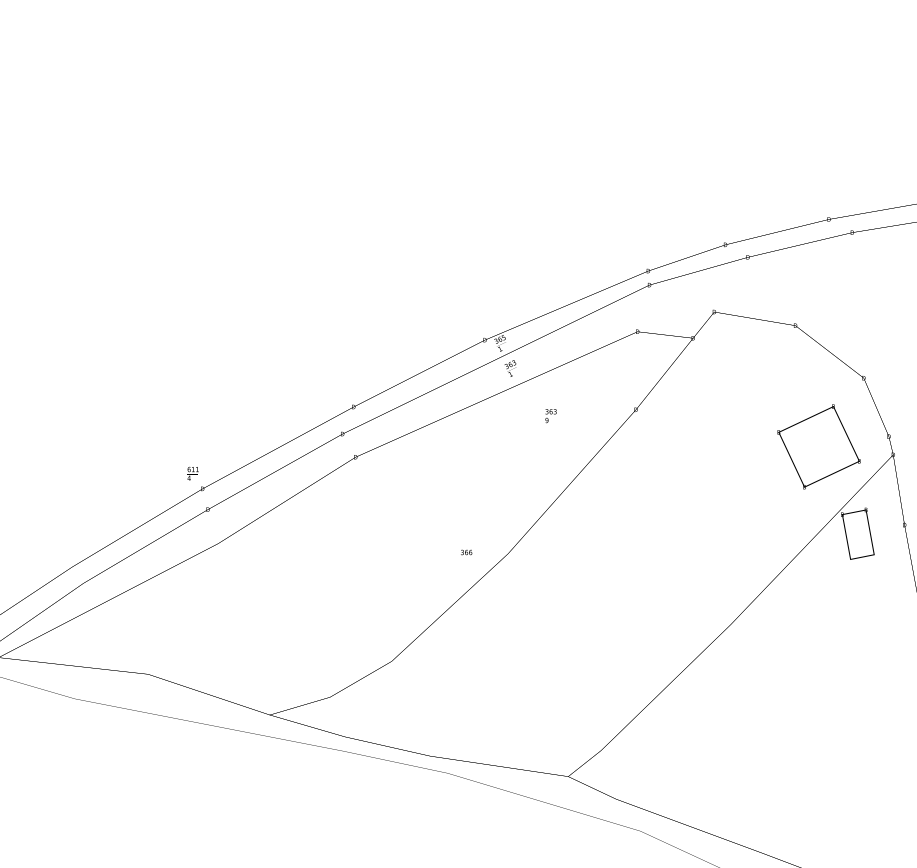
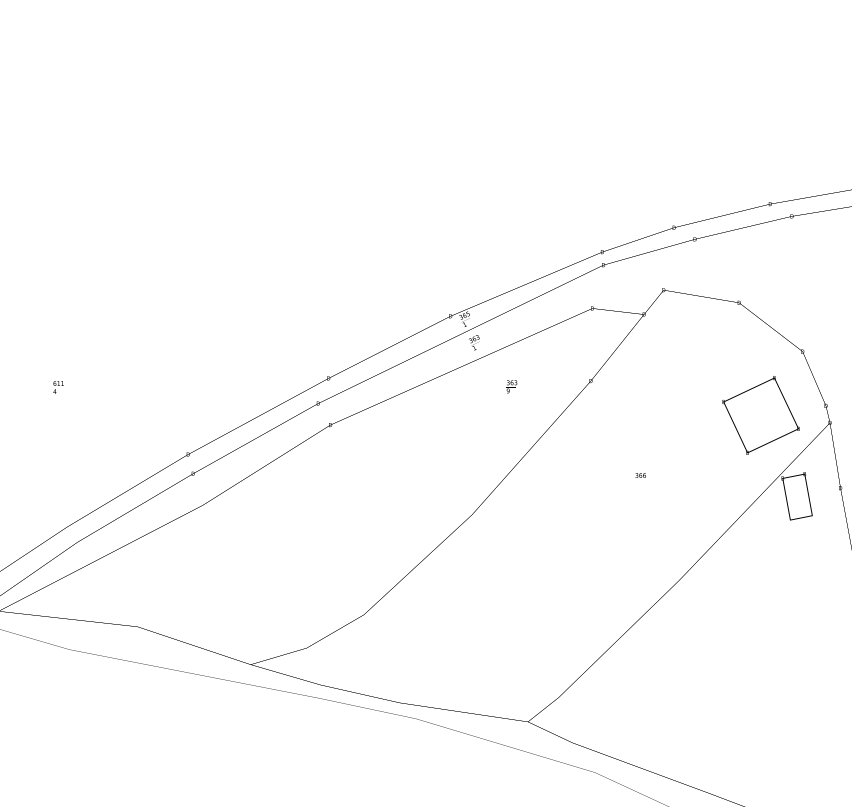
text: (192, 473) -> (57, 387), moved
text: (466, 552) -> (640, 475), moved

